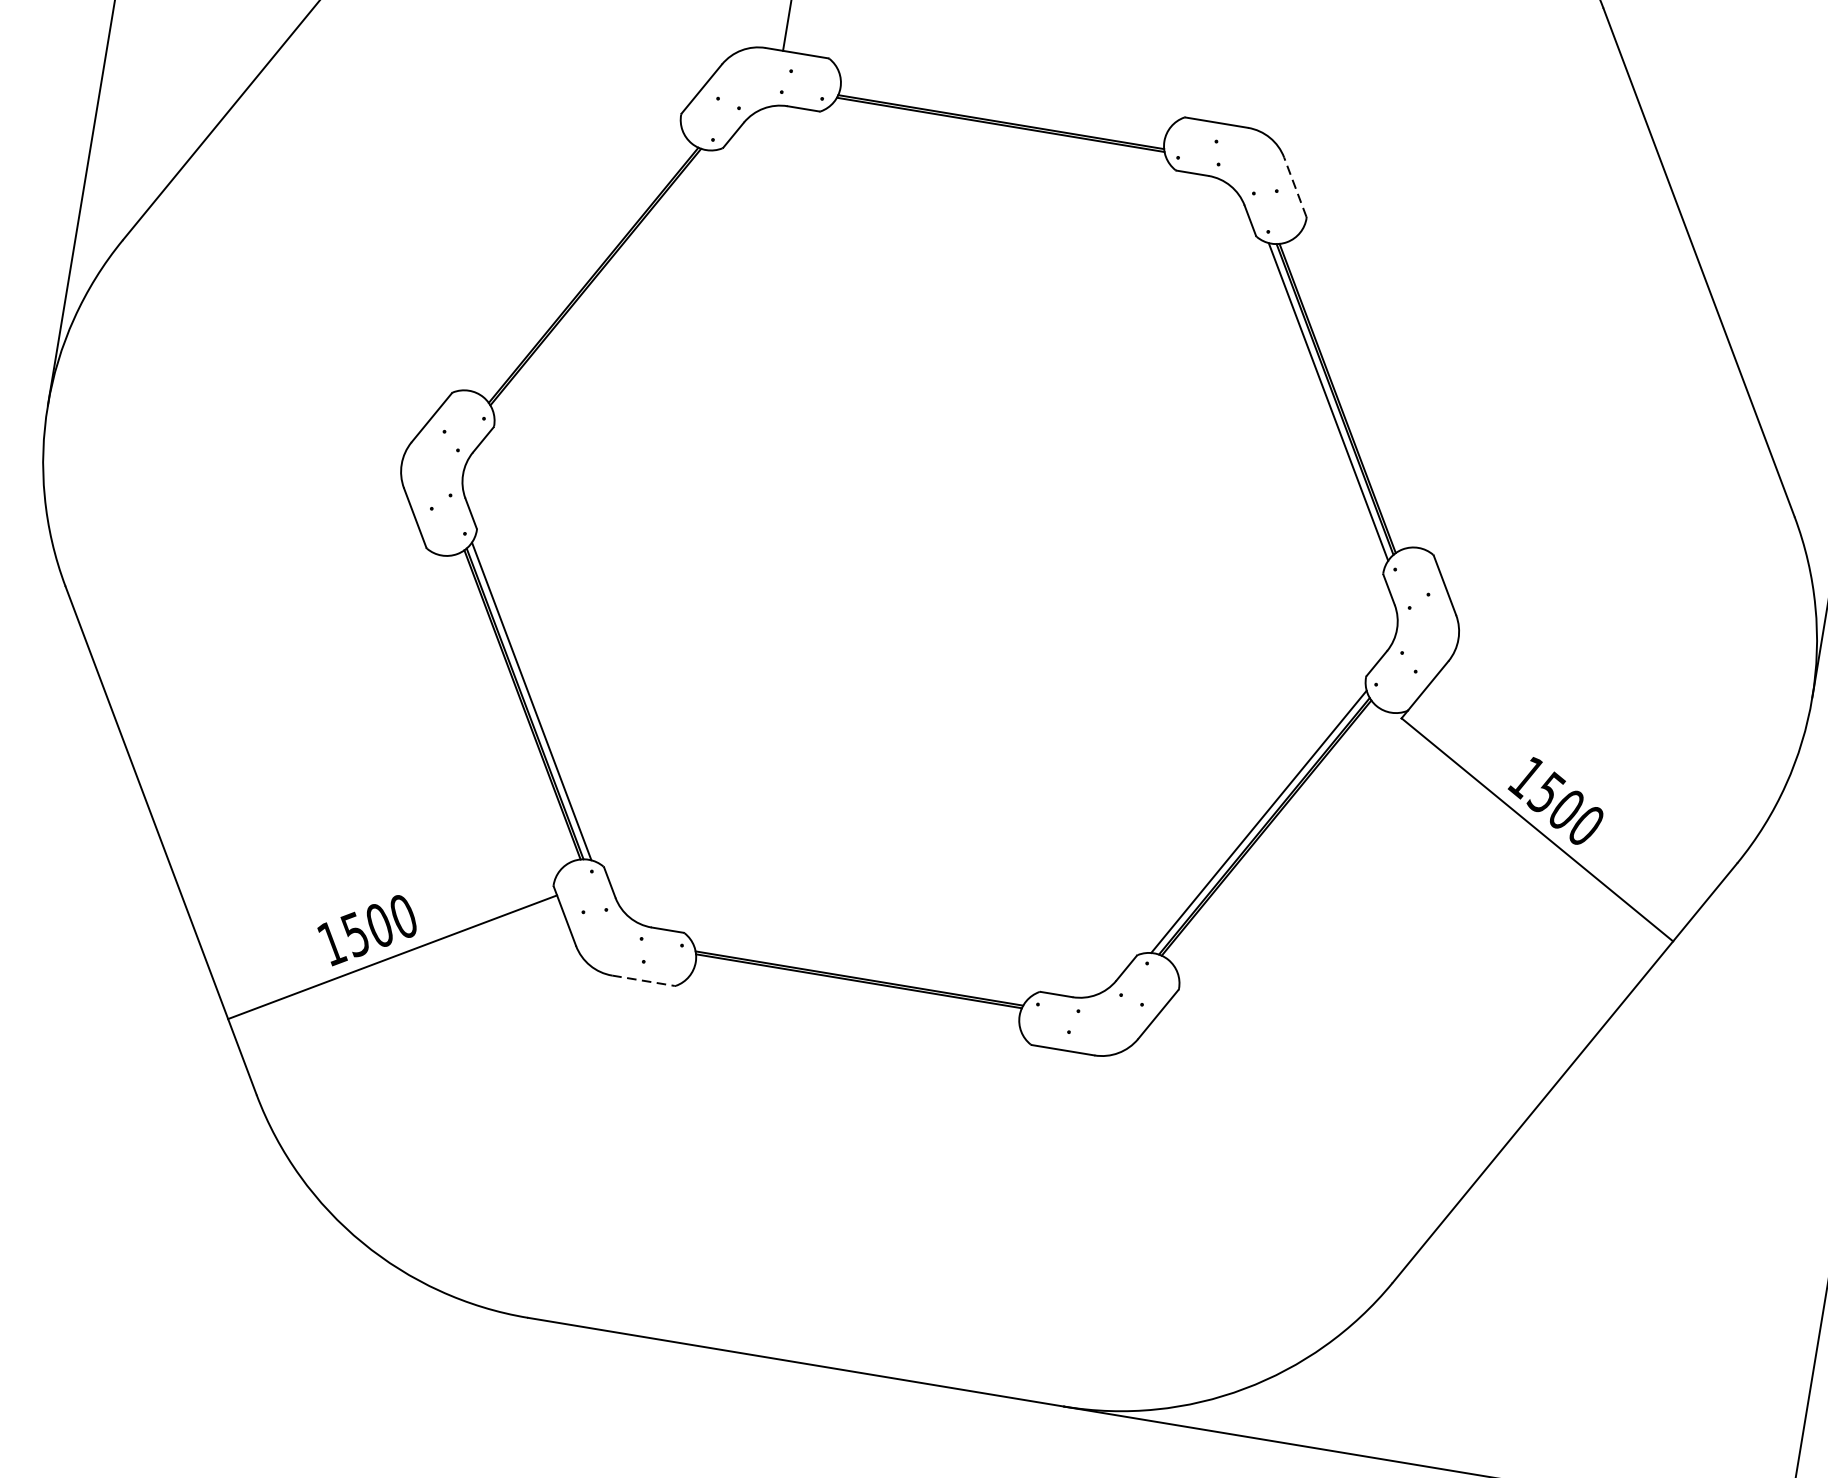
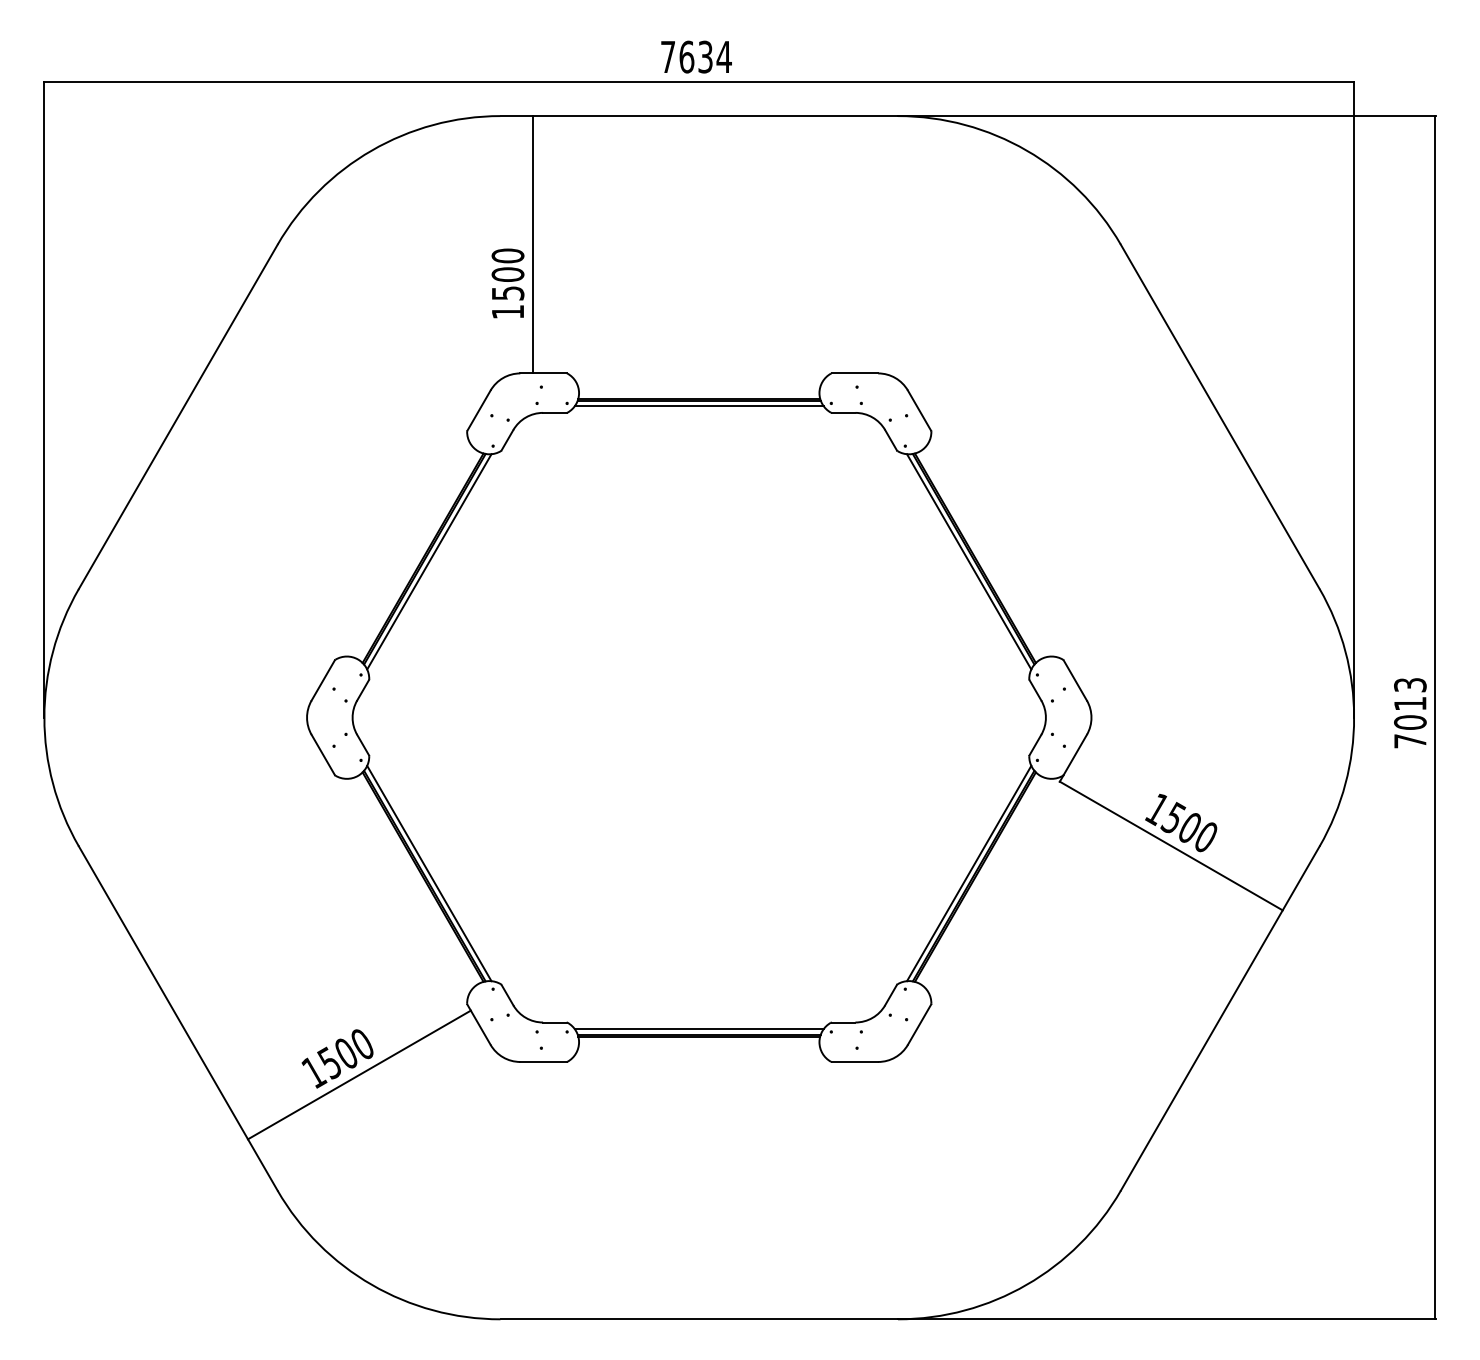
line: (998, 132) -> (698, 406), added
line: (1295, 186) -> (919, 410), dashed -> solid
line: (601, 281) -> (429, 561), added
line: (859, 971) -> (698, 1029), added
line: (644, 980) -> (544, 1061), dashed -> solid

